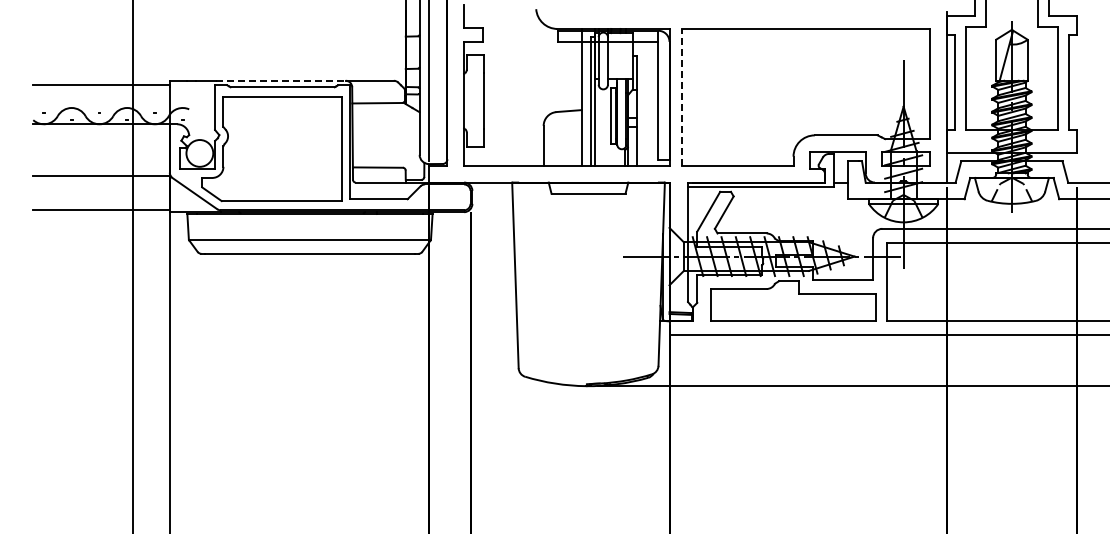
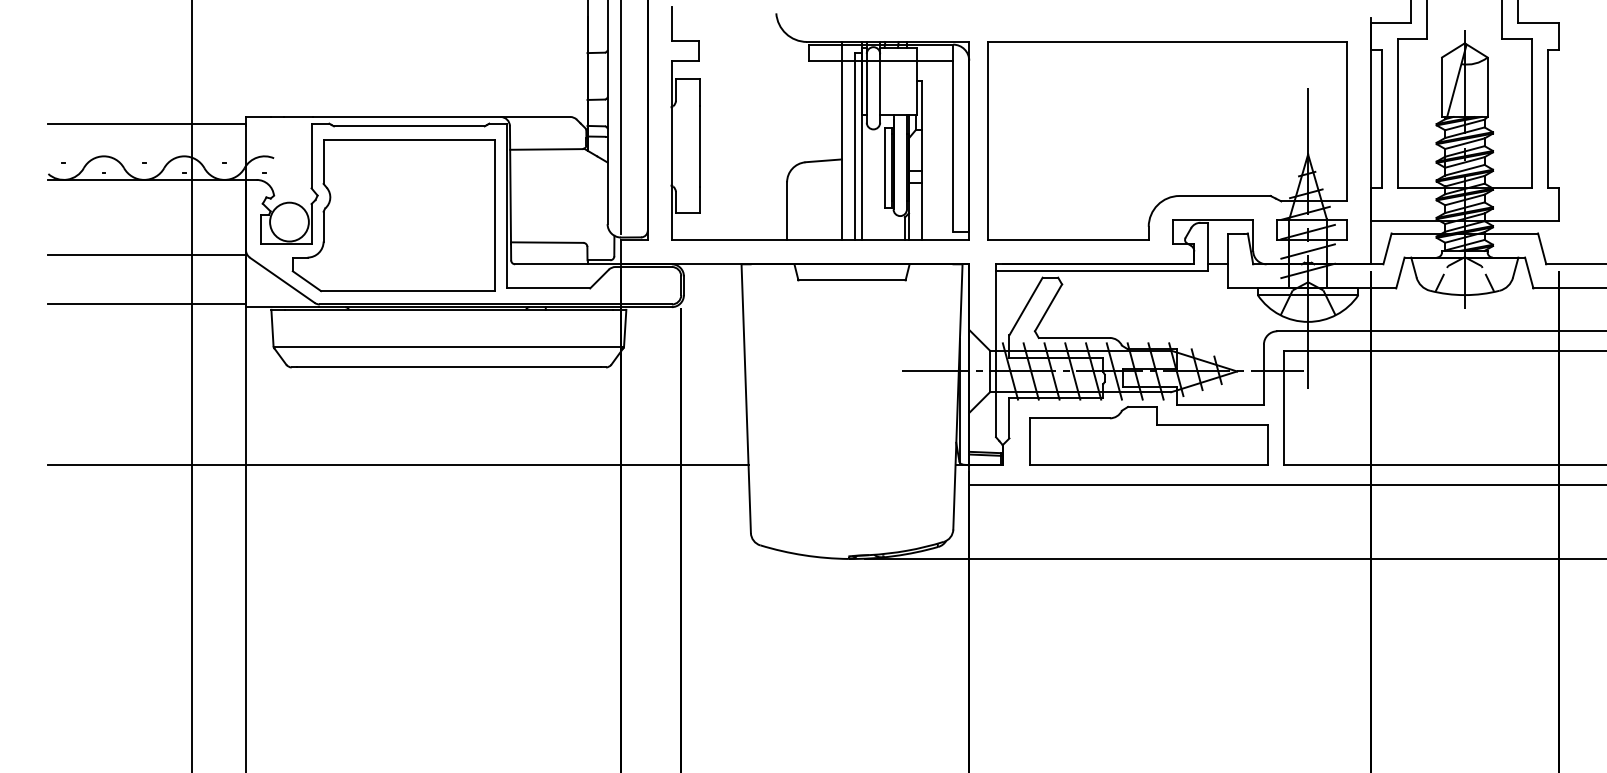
line: (280, 80) -> (406, 116), dashed -> solid
line: (682, 96) -> (988, 139), dashed -> solid
line: (275, 321) -> (398, 465), added

